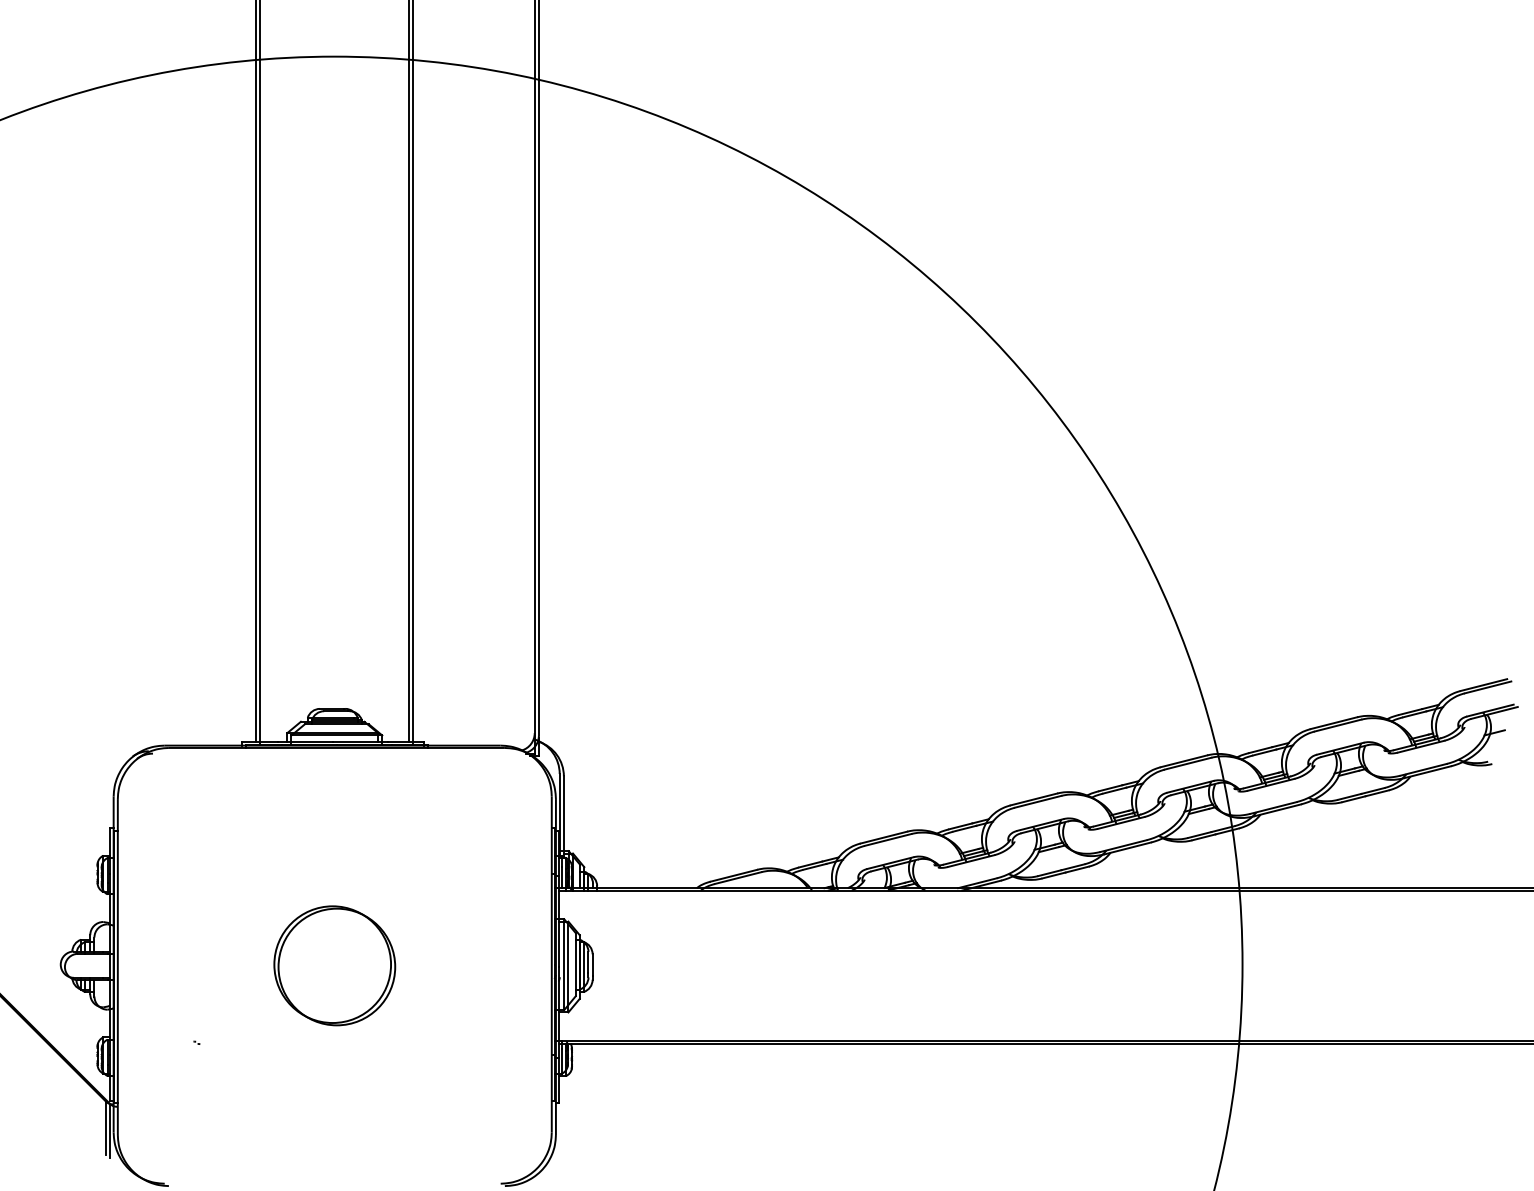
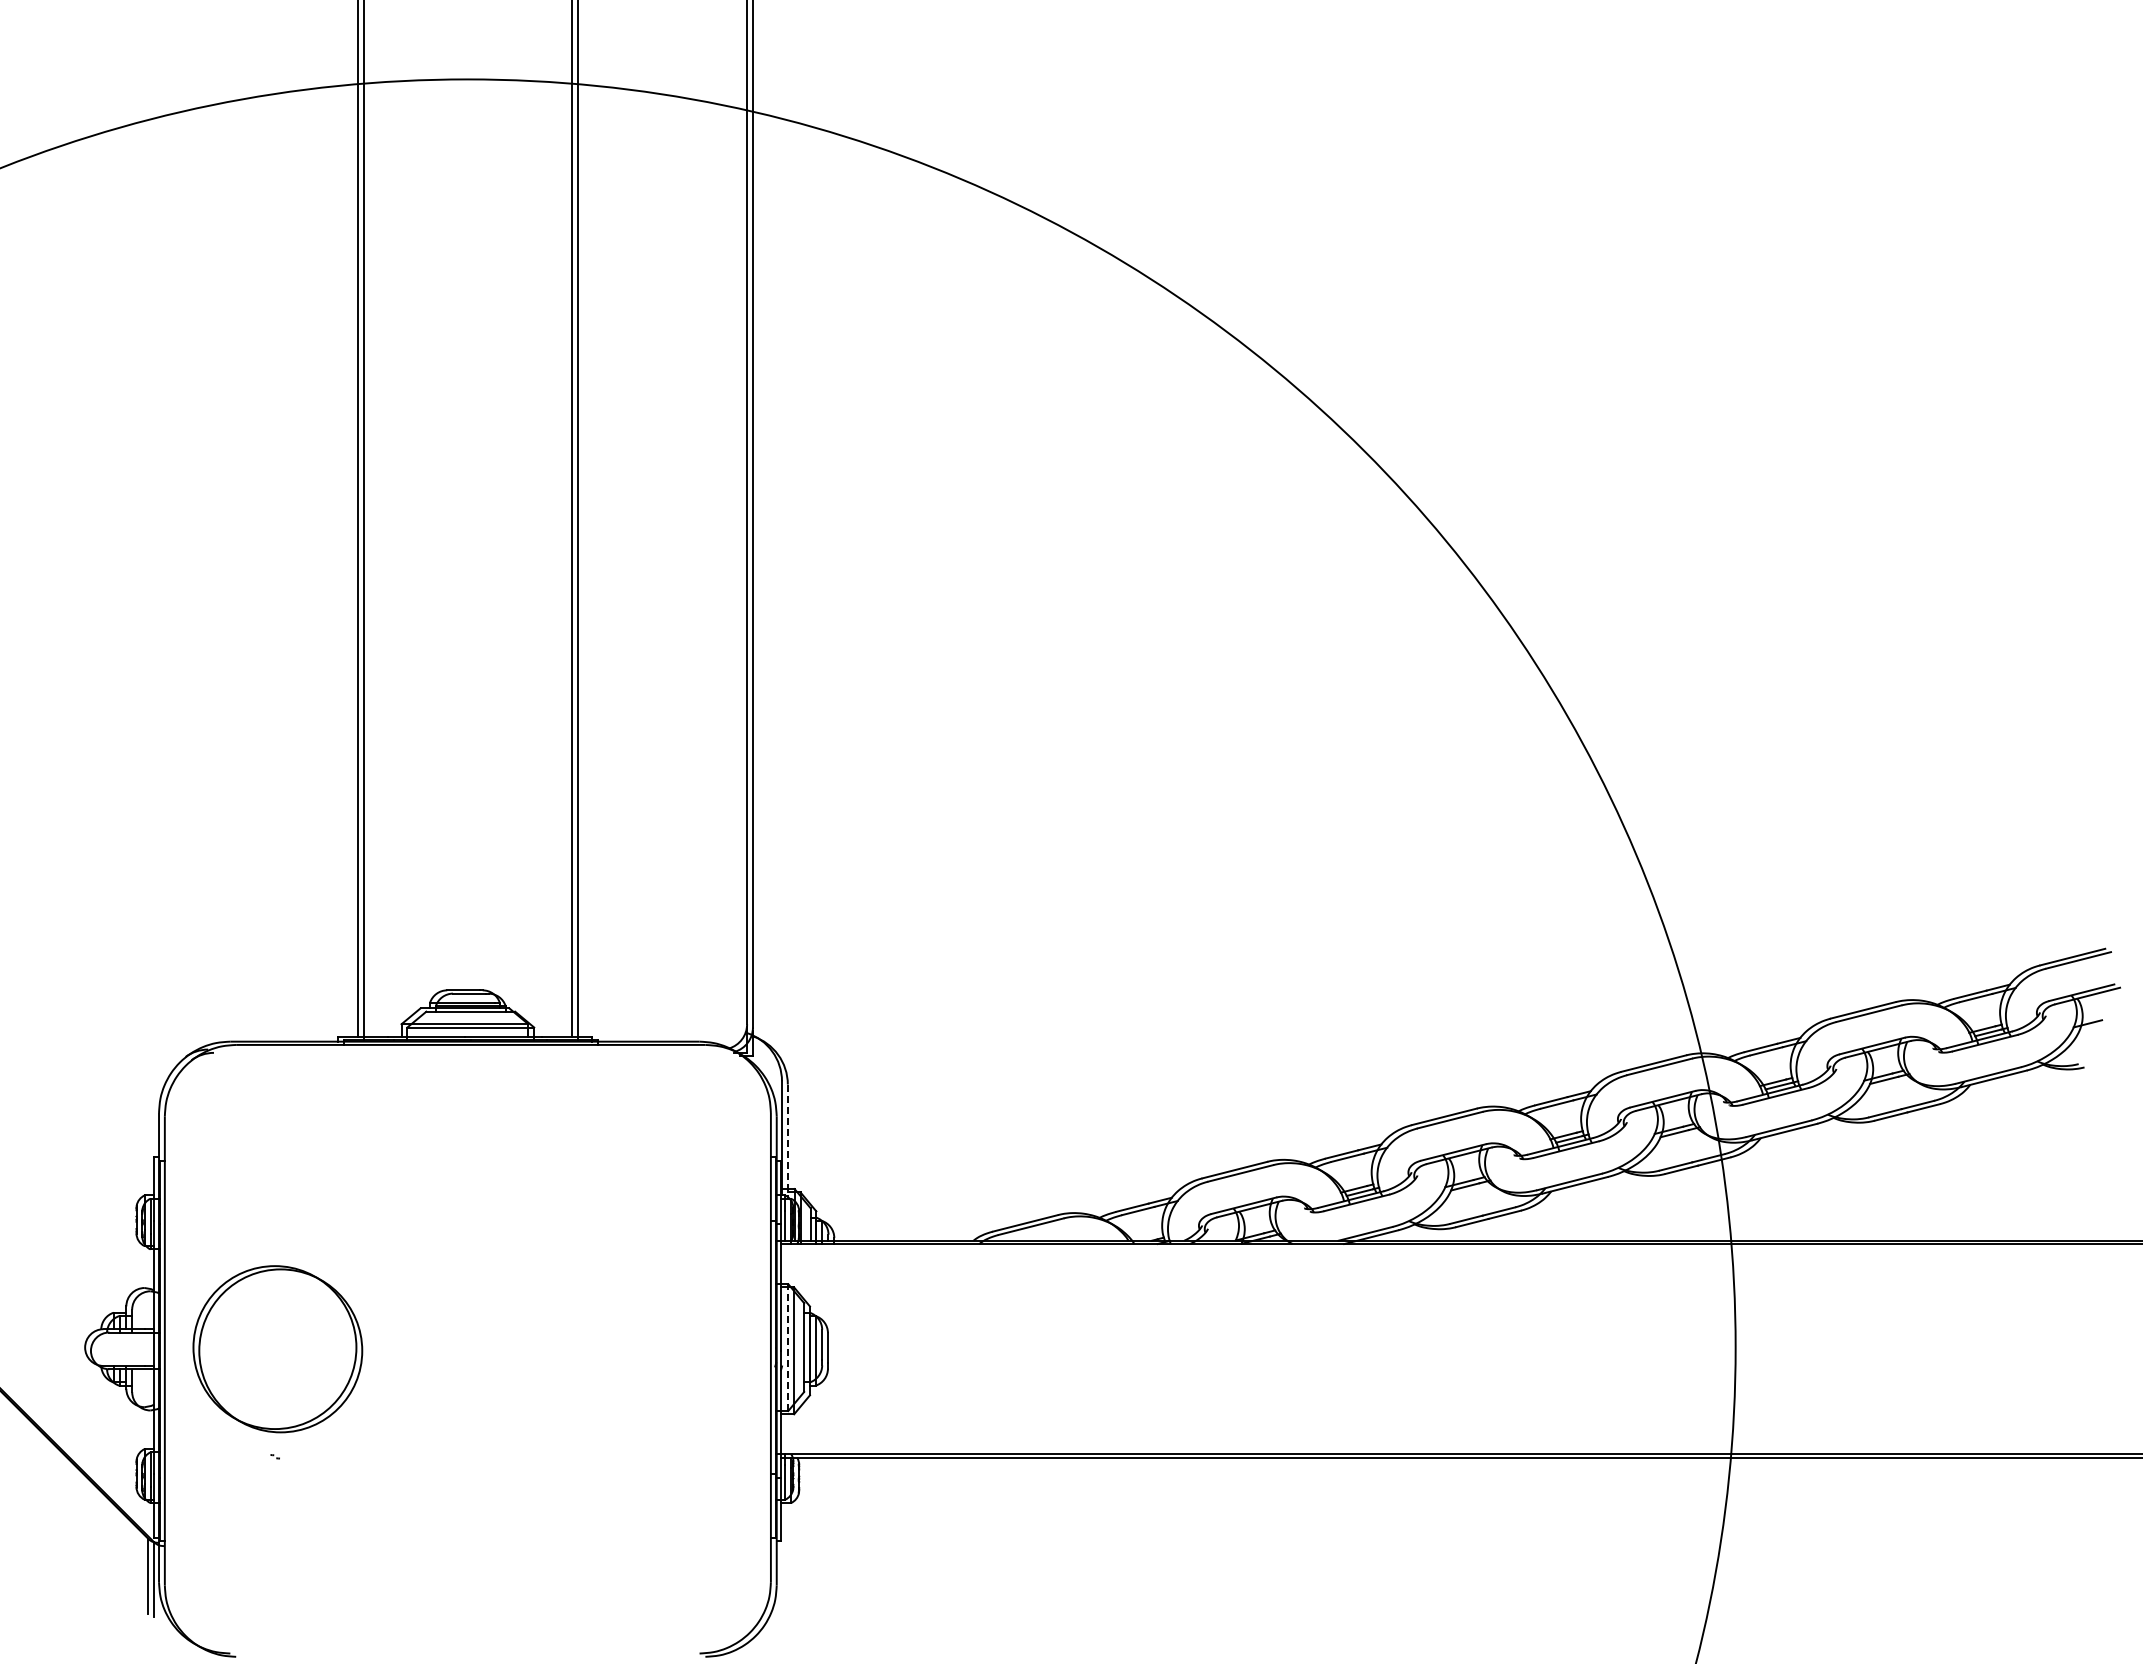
line: (563, 817) -> (787, 1142), solid -> dashed
line: (564, 964) -> (788, 1347), solid -> dashed
part: (334, 966) -> (277, 1349), moved

